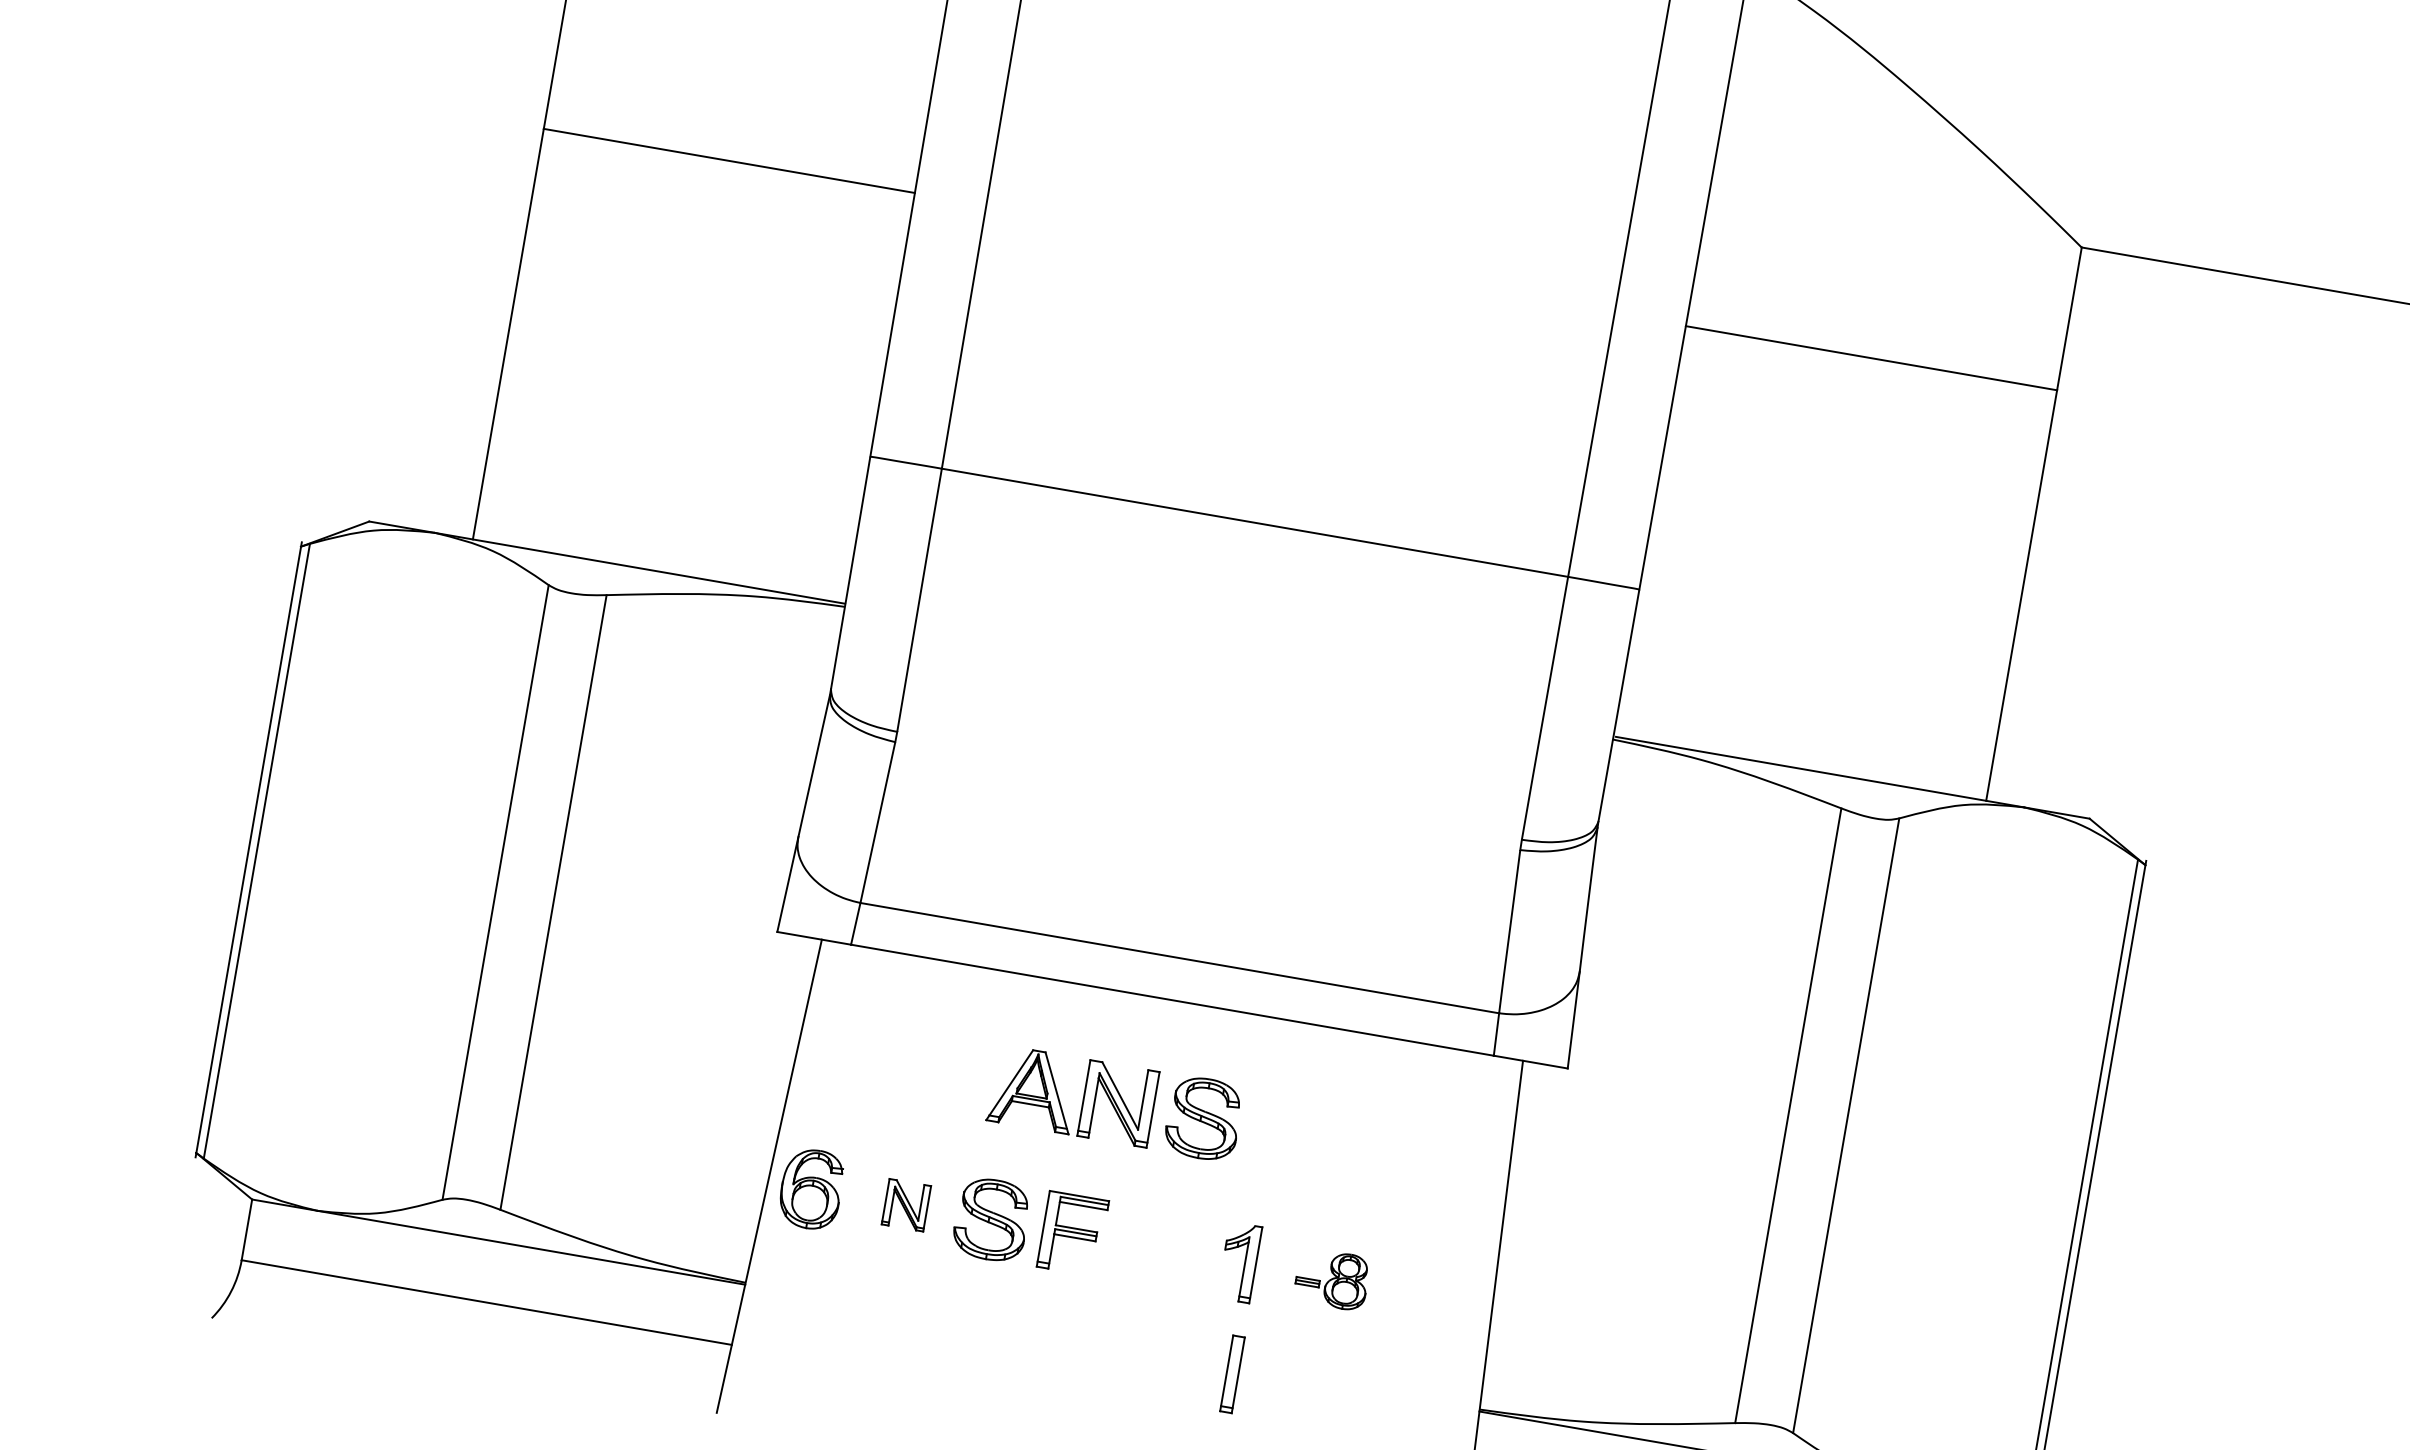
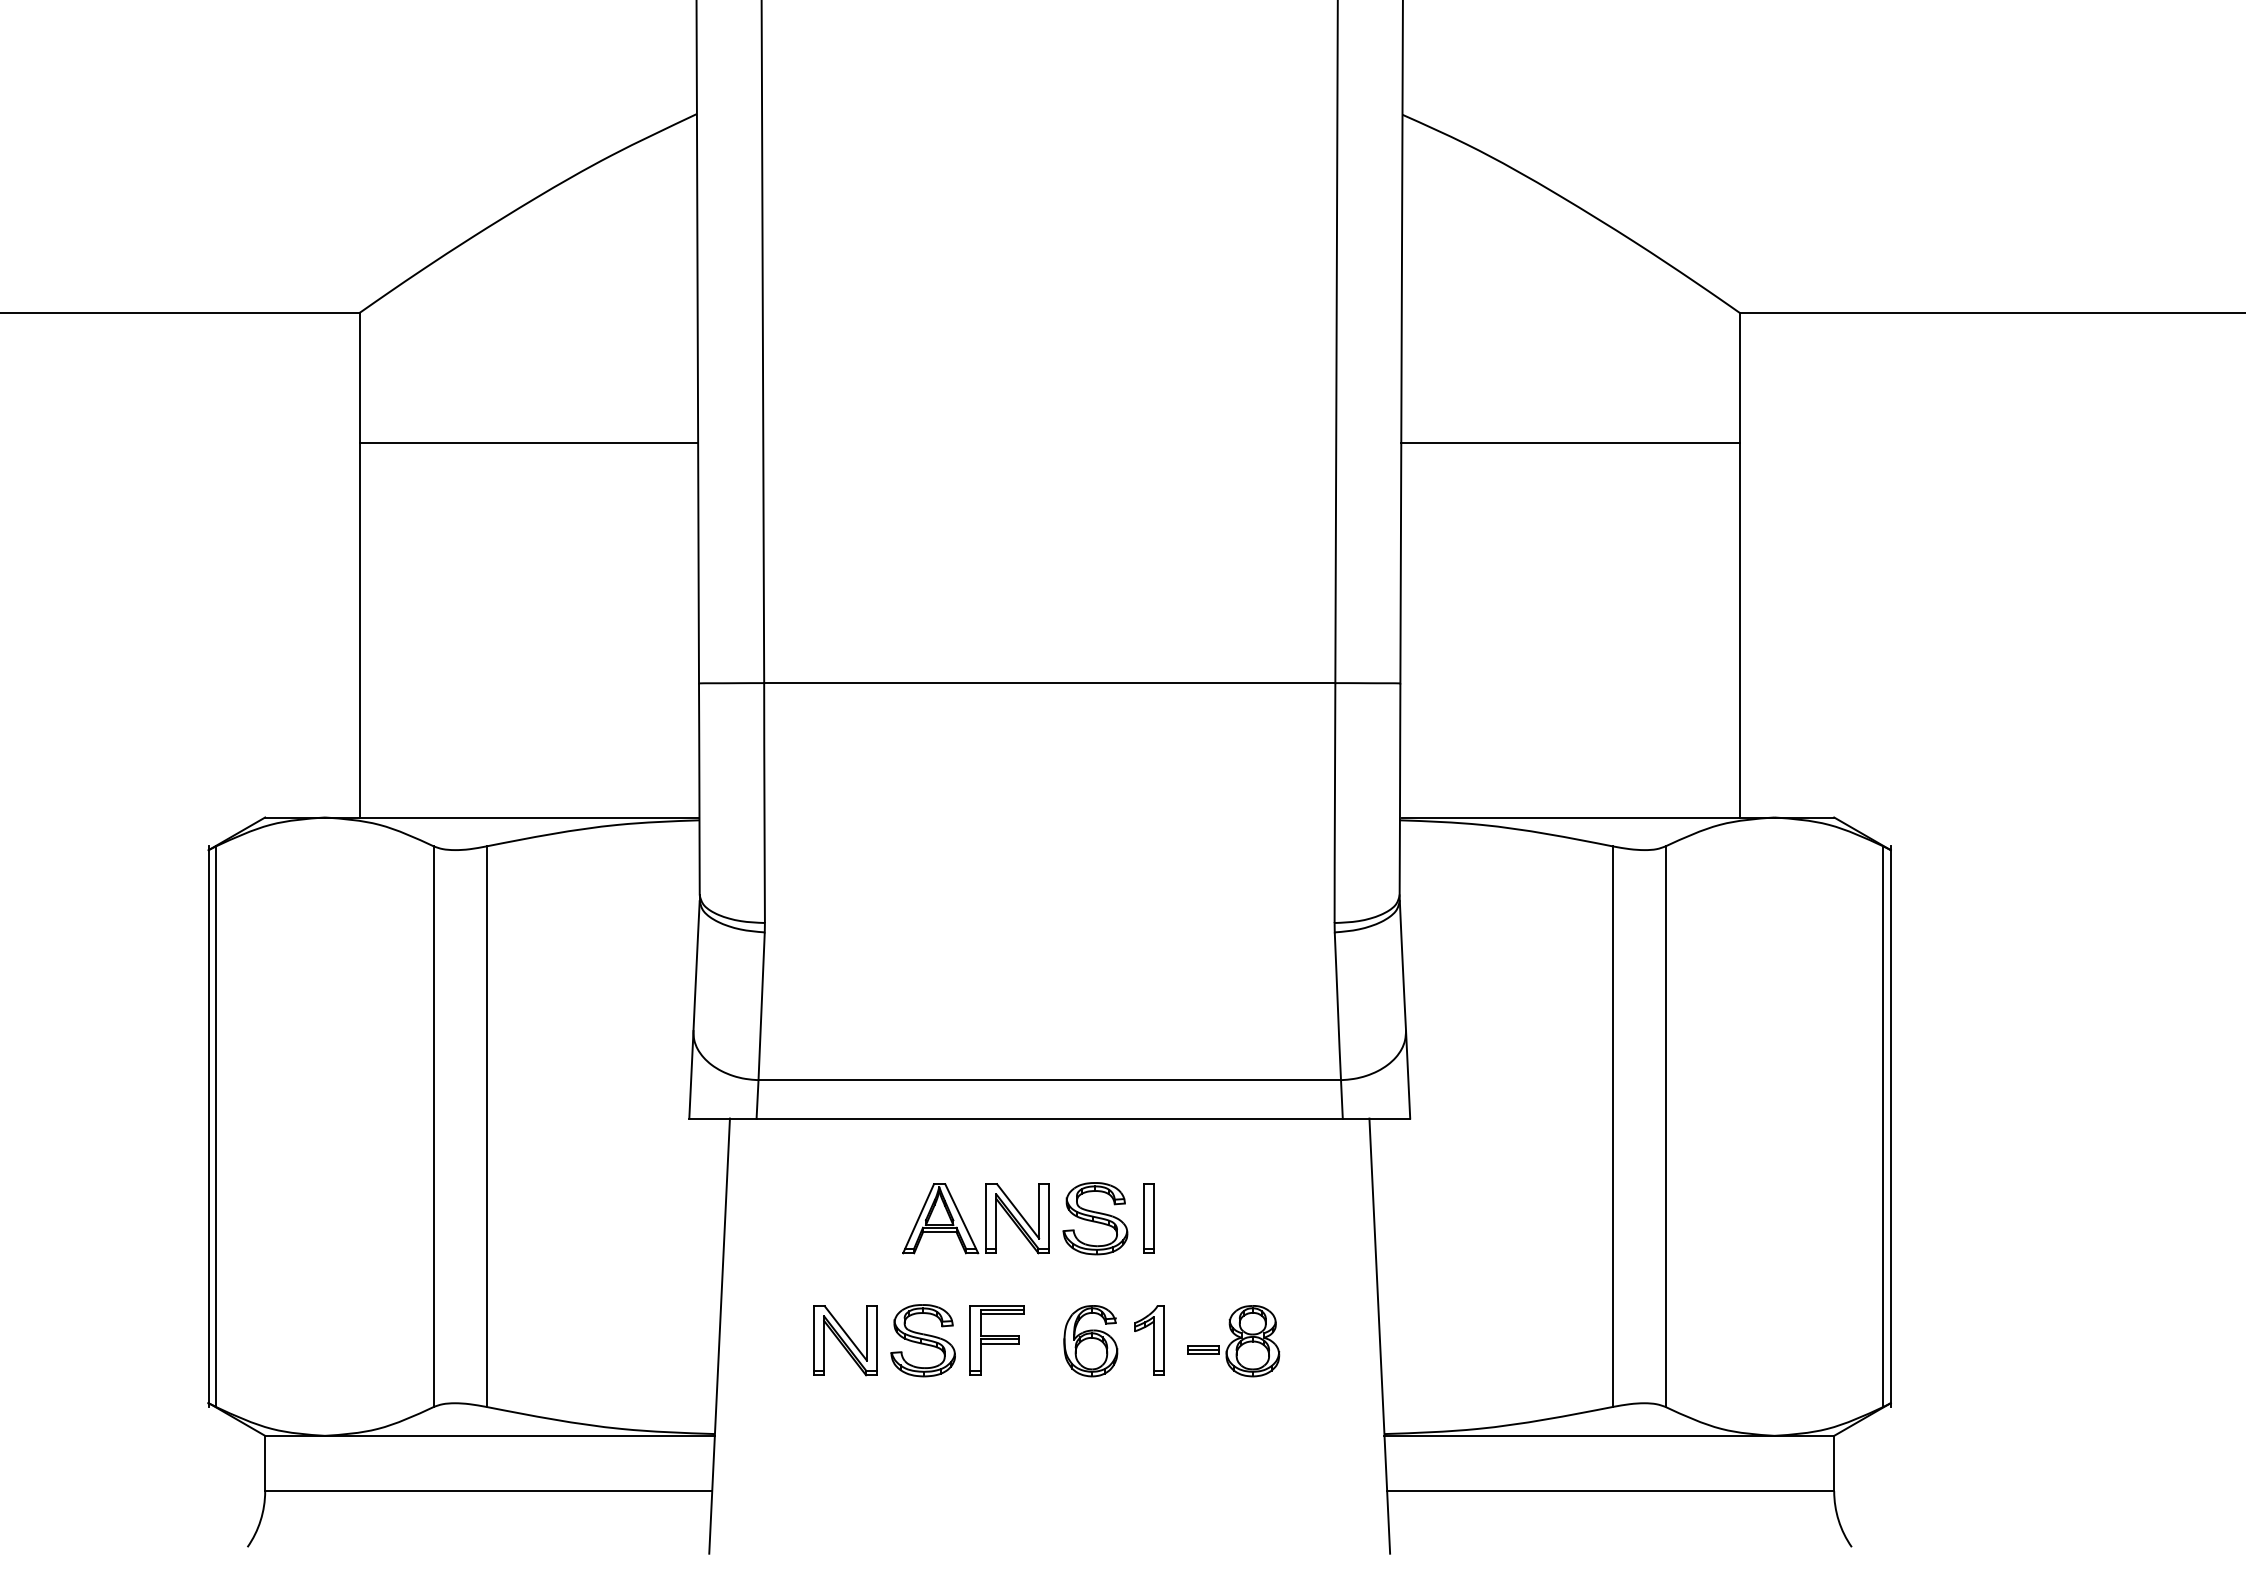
part: (810, 1189) -> (1090, 1341), moved
part: (906, 1204) -> (845, 1340), size x1.67
part: (1331, 1279) -> (1233, 1341), size x1.43
part: (1231, 1374) -> (1148, 1218), moved

